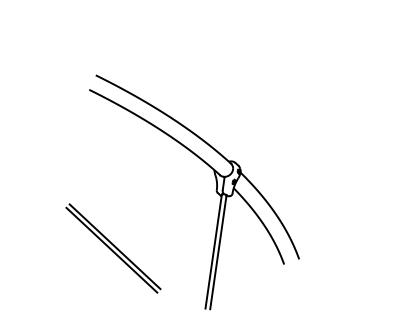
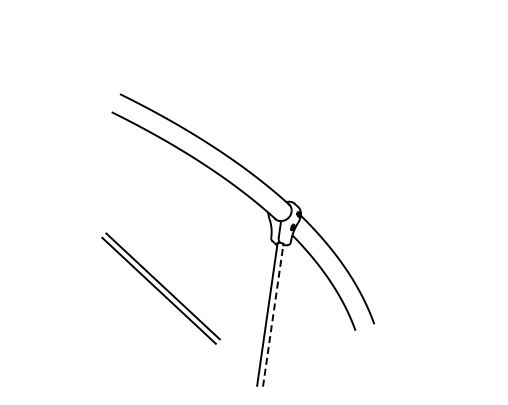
part: (113, 248) -> (160, 288), moved
line: (218, 252) -> (273, 315), solid -> dashed

